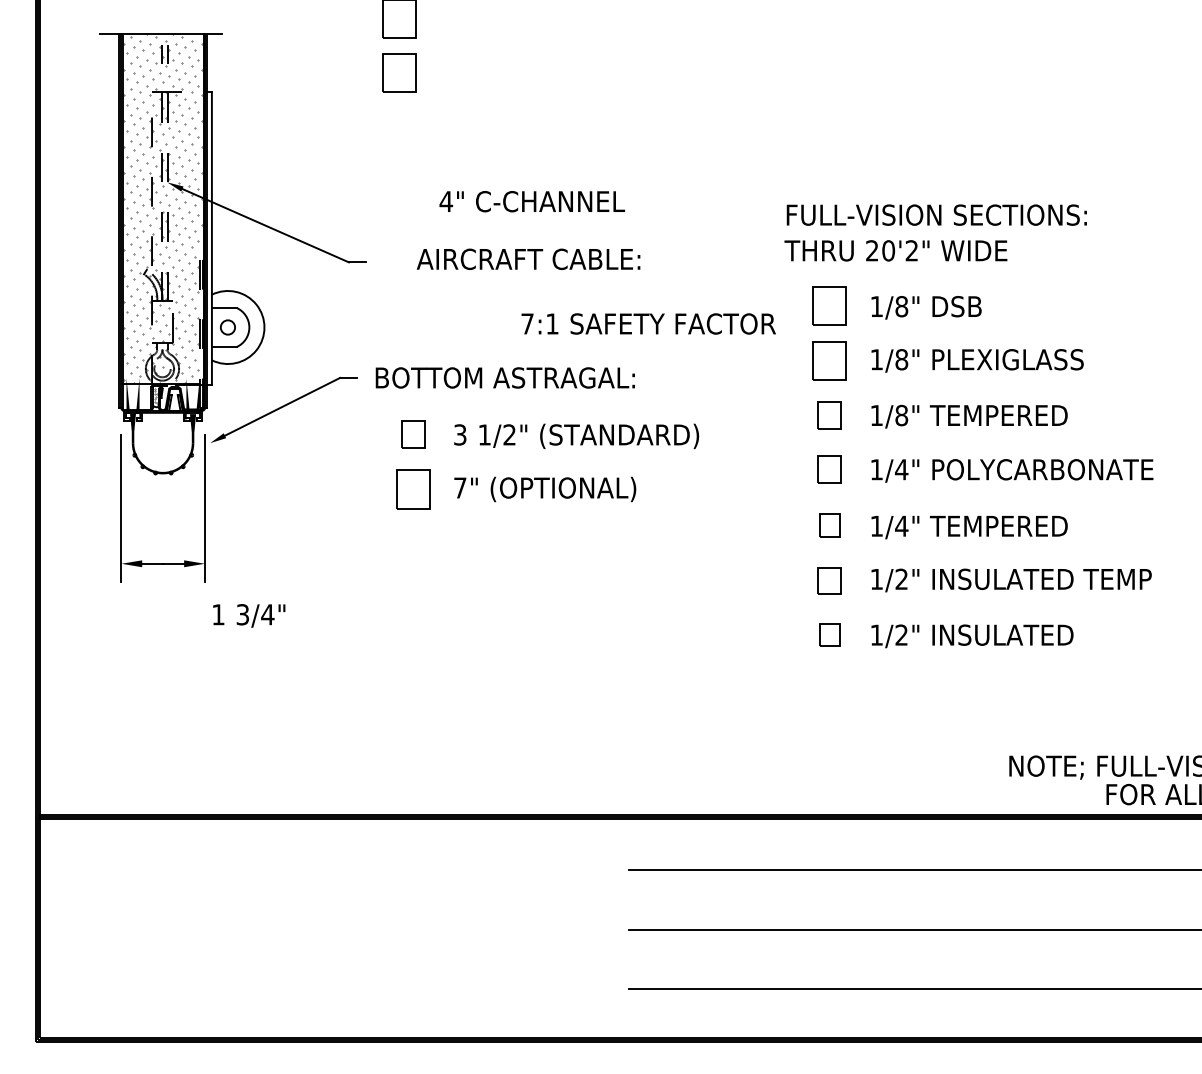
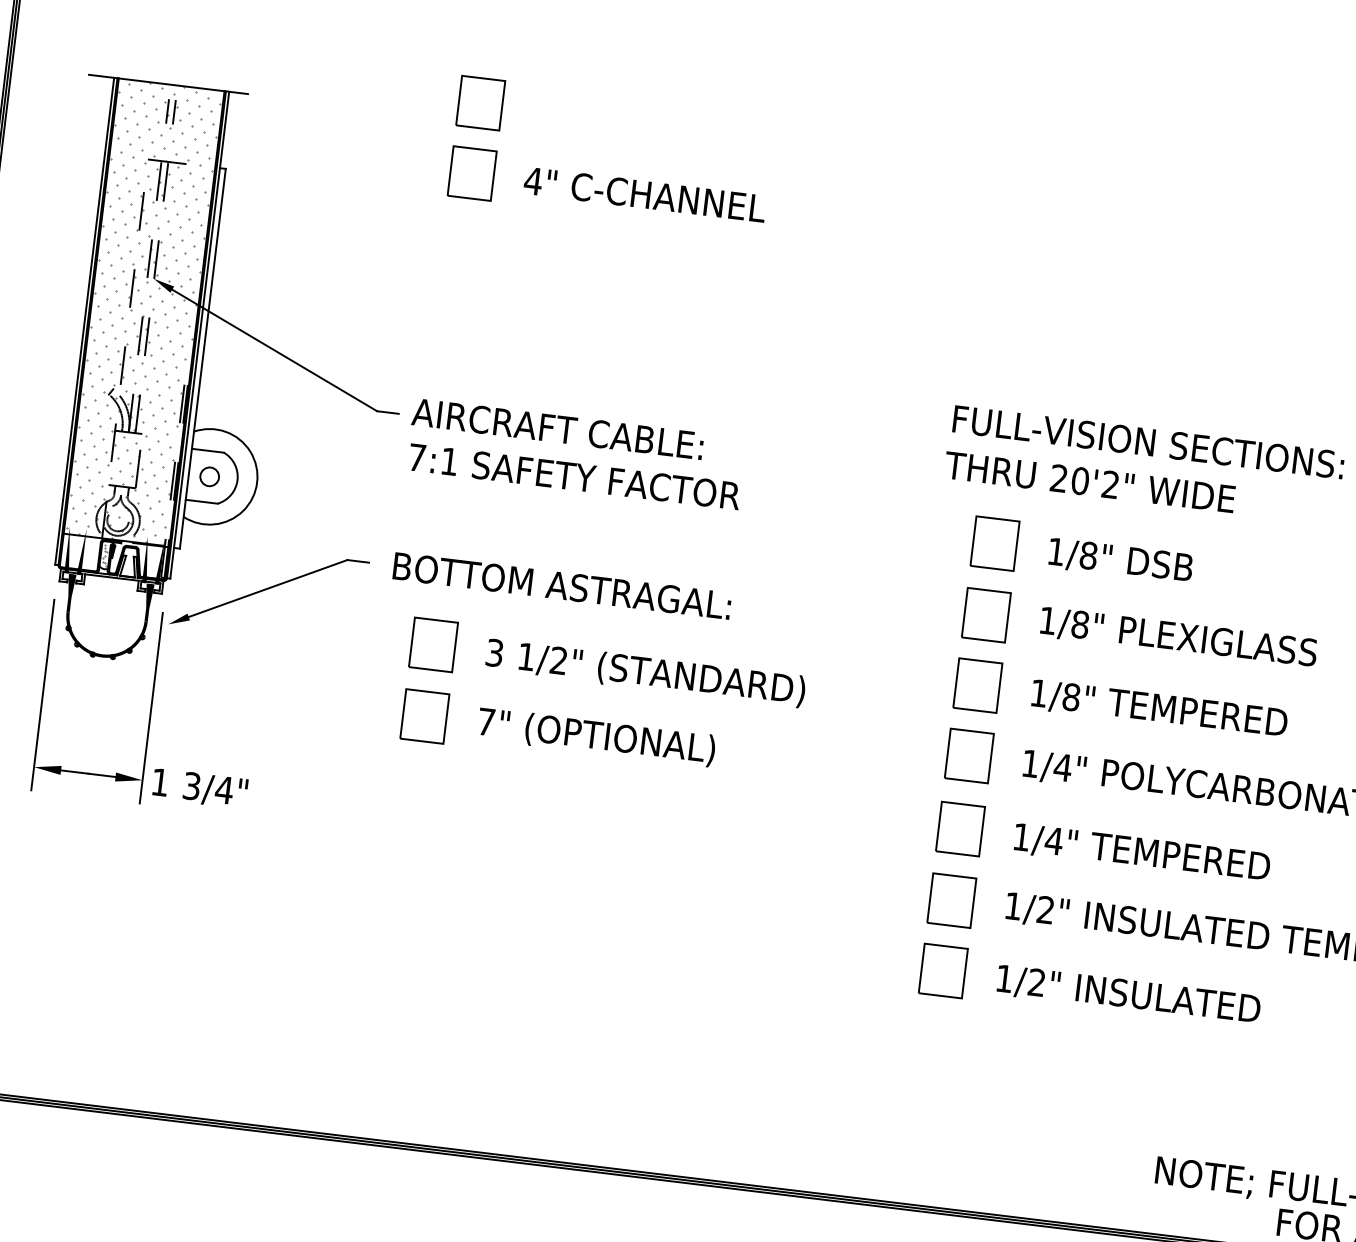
text: (531, 201) -> (644, 194), moved
text: (528, 258) -> (557, 427), moved
text: (648, 323) -> (574, 476), moved
part: (829, 414) -> (977, 684), size x1.43
part: (413, 433) -> (434, 643), size x1.43
part: (829, 469) -> (969, 755), size x1.43
part: (829, 525) -> (960, 828), size x1.67
part: (829, 580) -> (951, 900), size x1.43
text: (249, 615) -> (200, 788), moved
part: (829, 634) -> (943, 970), size x1.67

